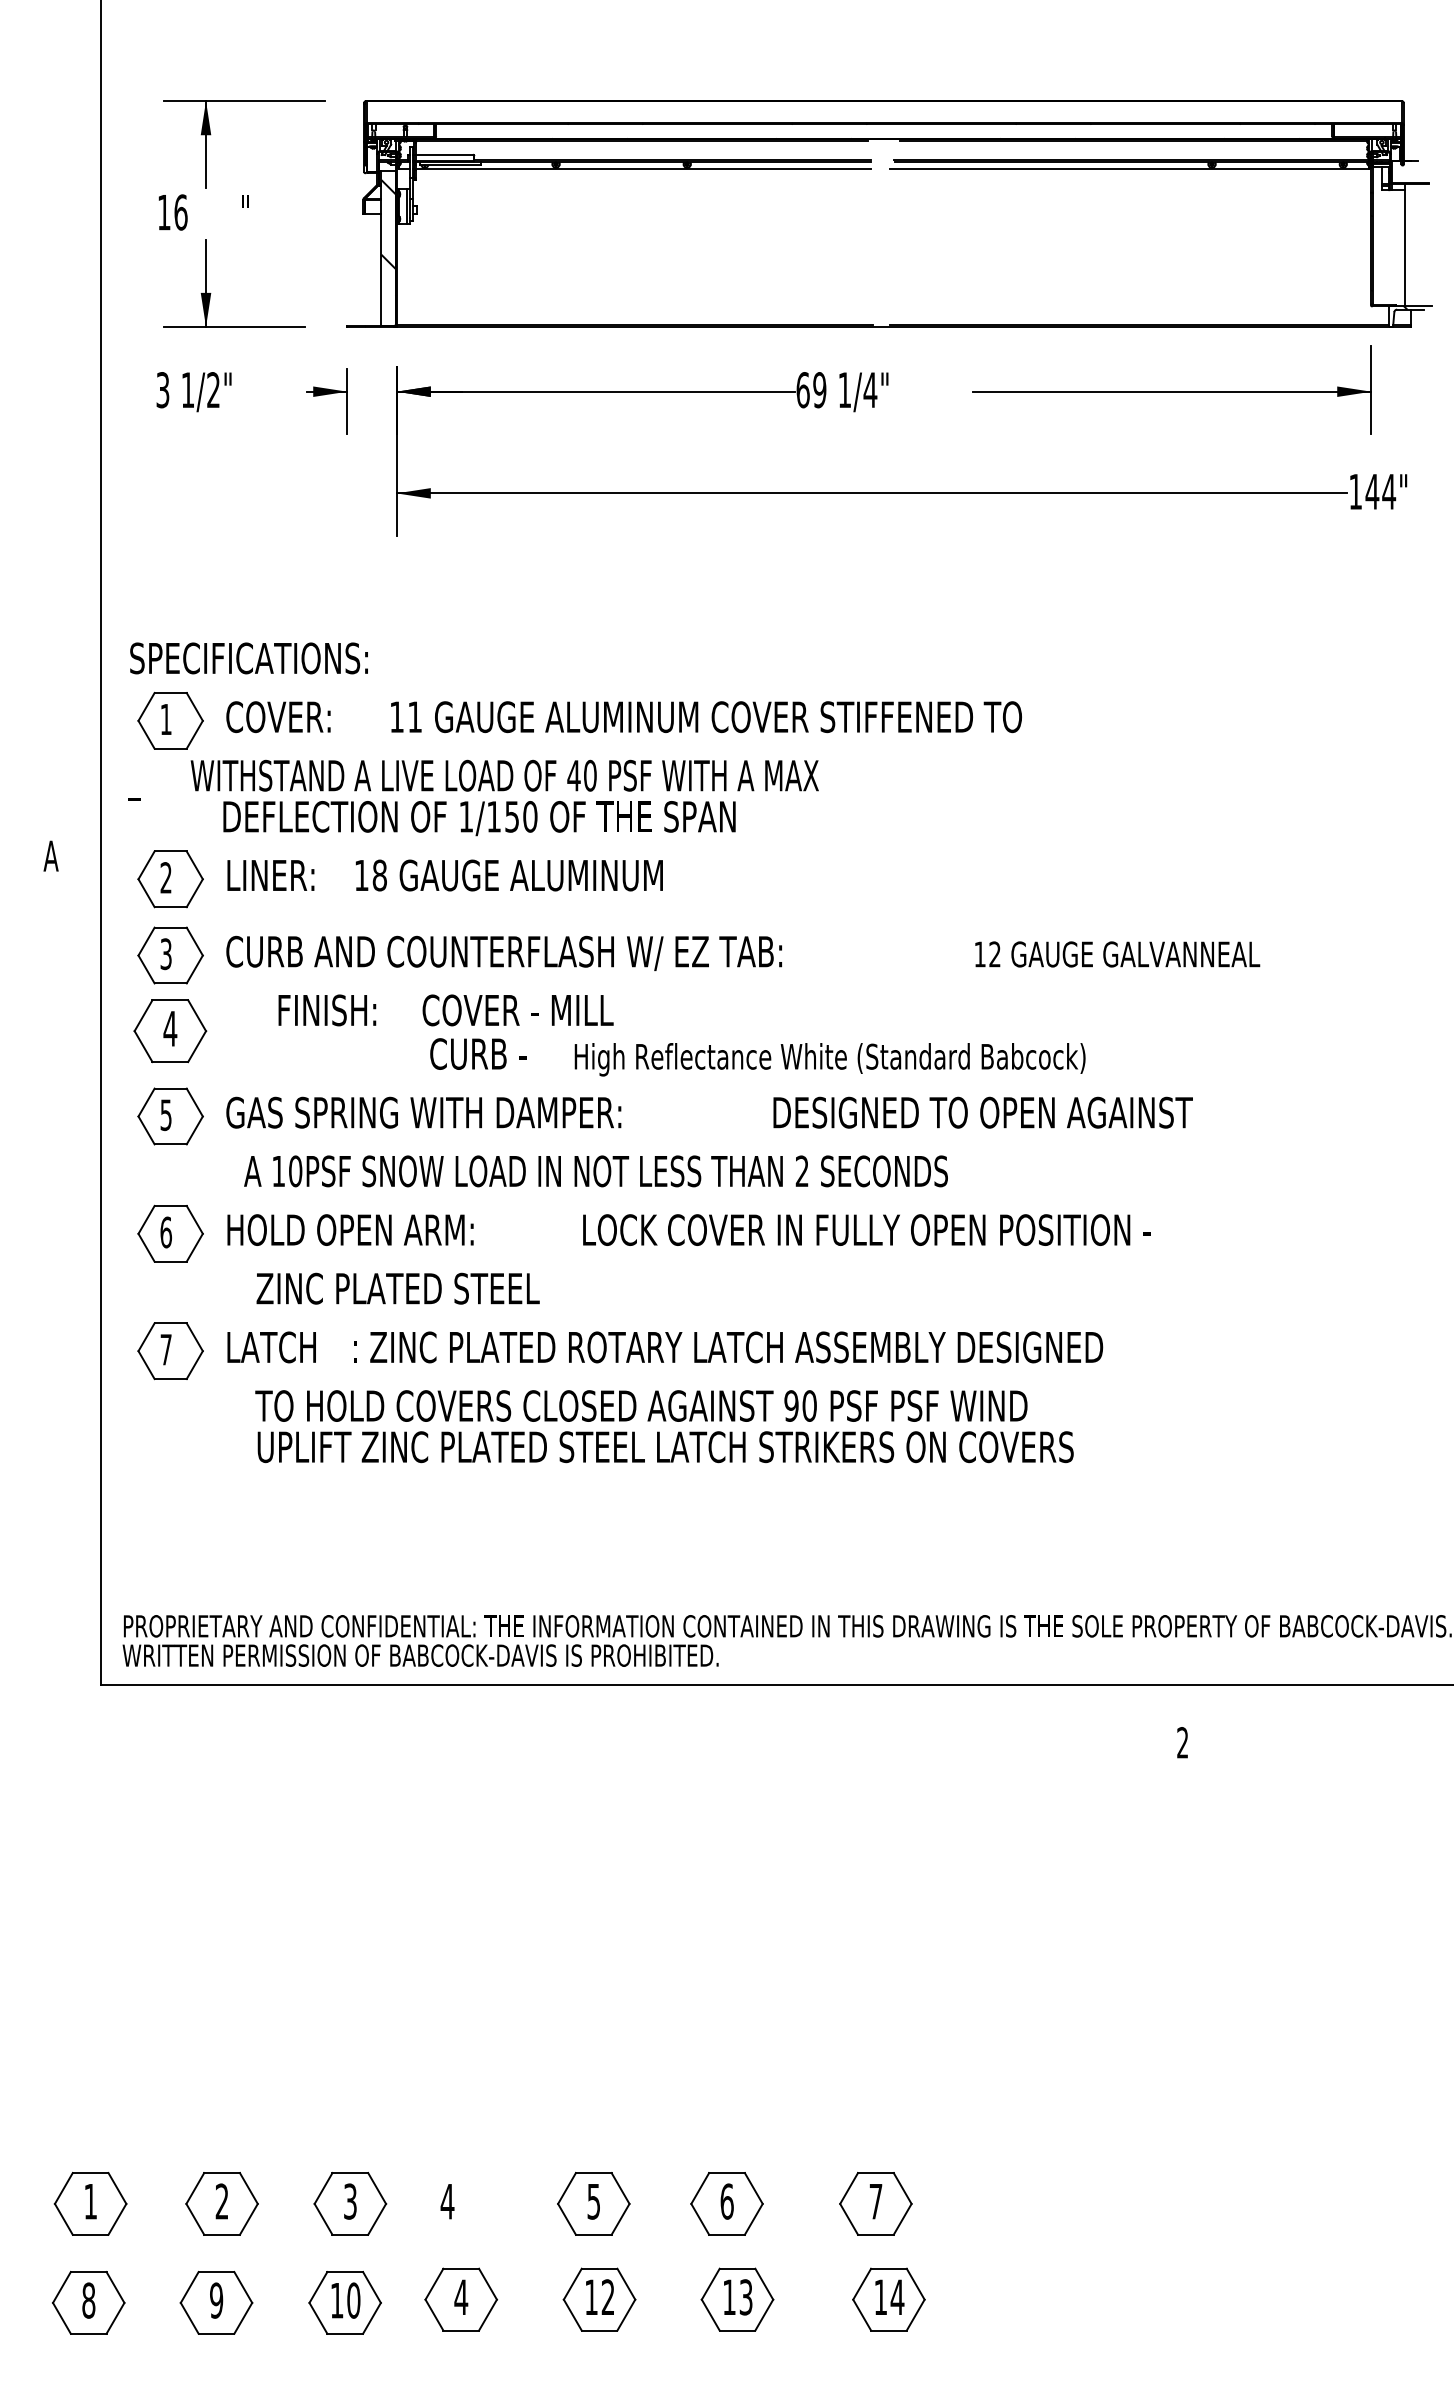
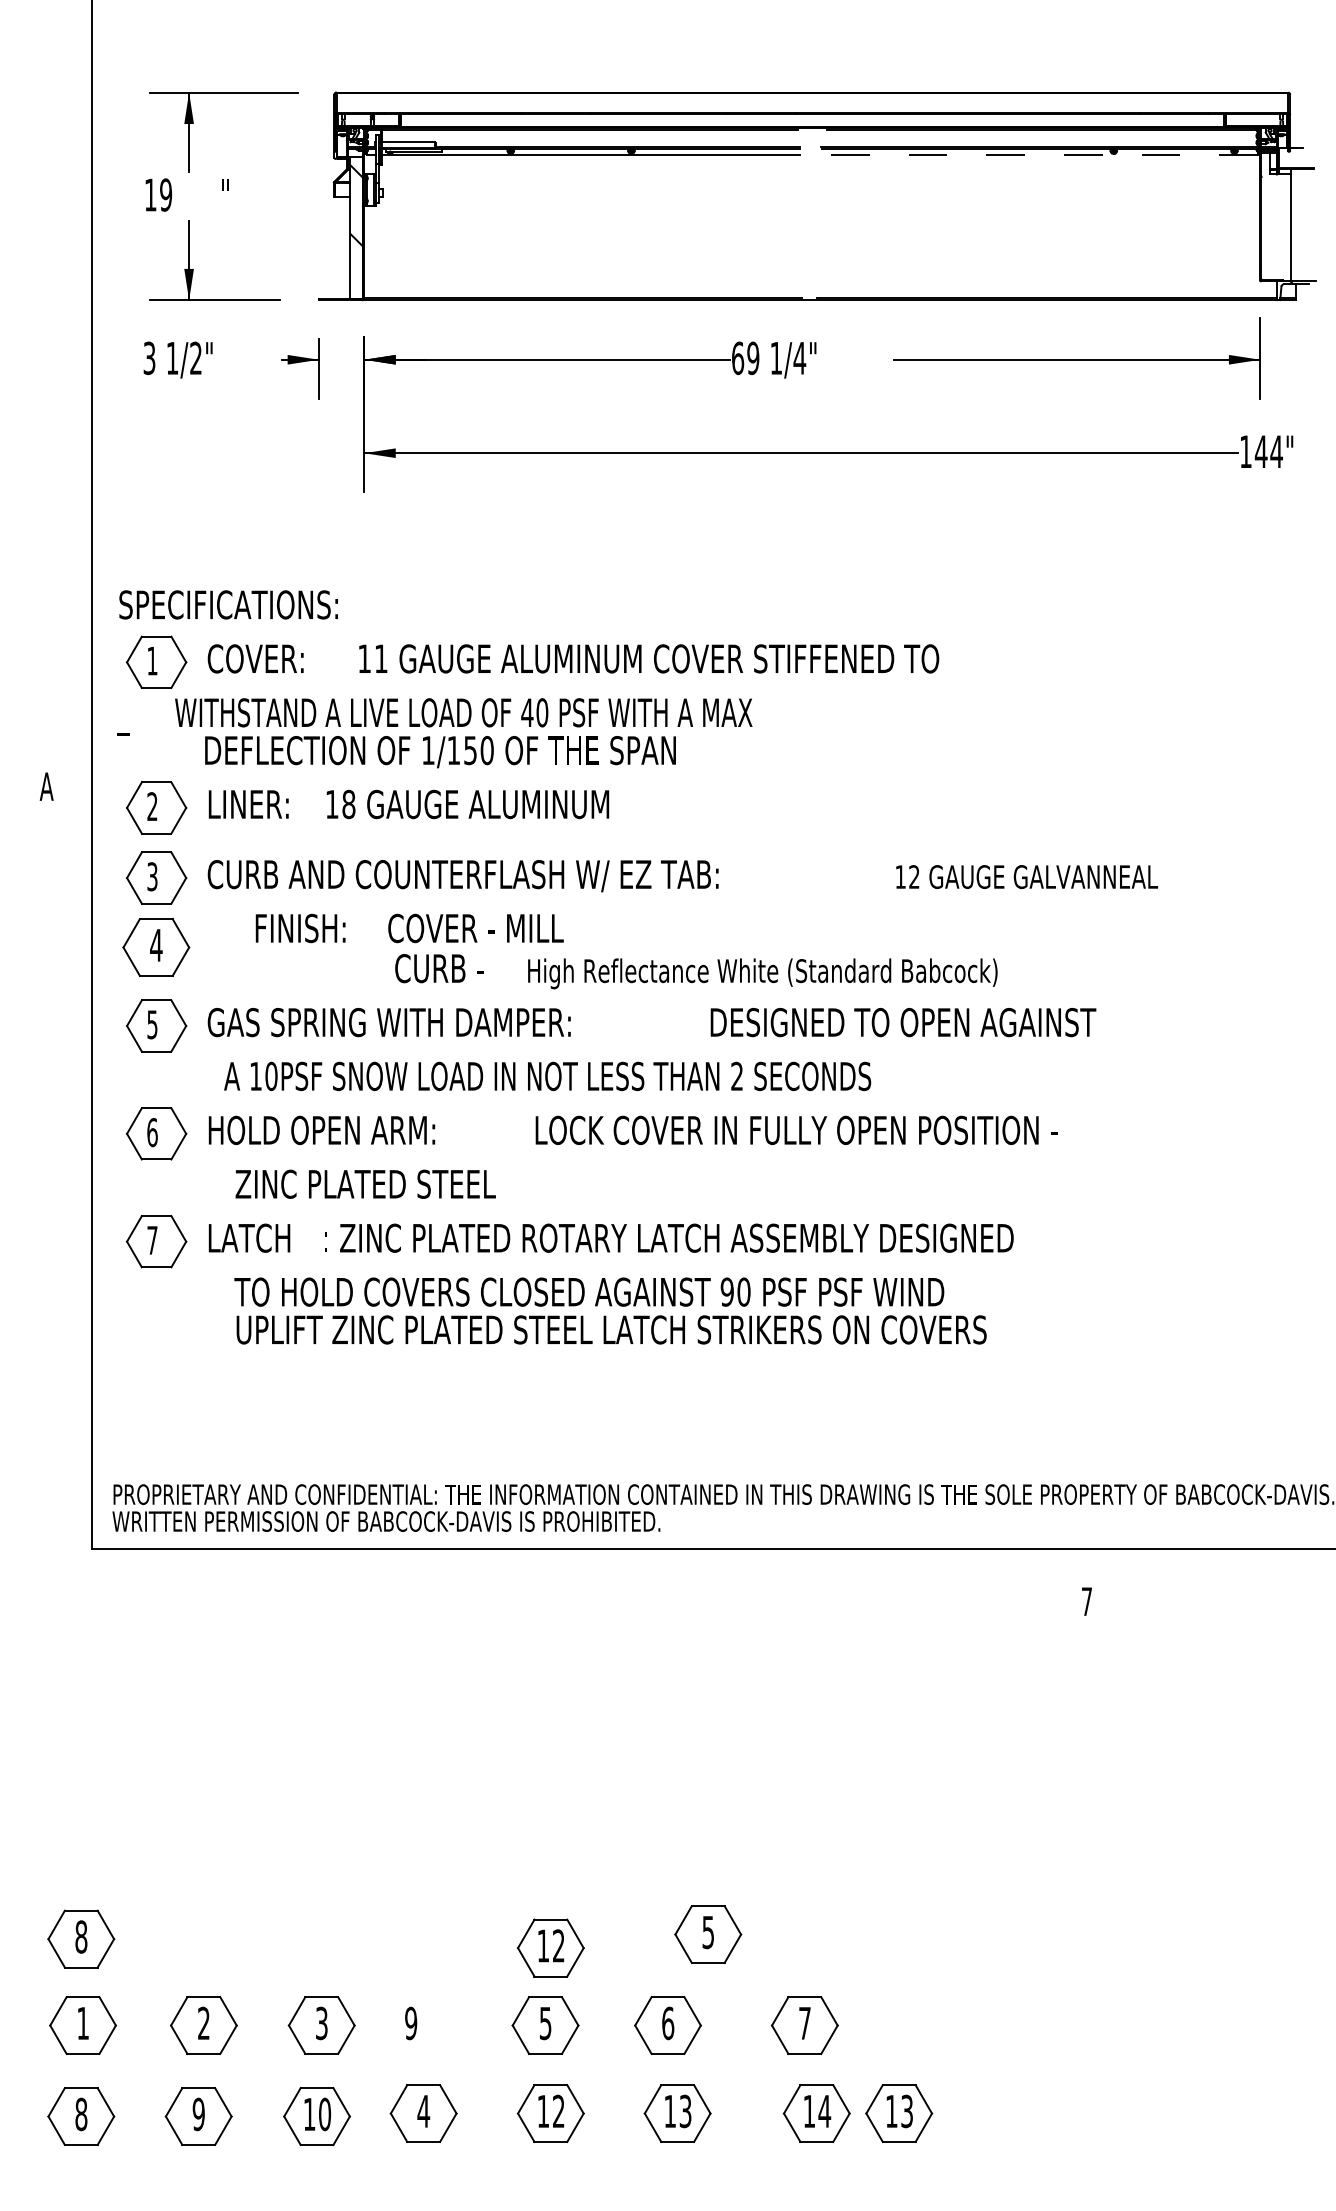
line: (1128, 169) -> (1037, 155), solid -> dashed
text: (180, 212) -> (165, 195), 16 -> 19
text: (1182, 1742) -> (1086, 1601), 2 -> 7
part: (770, 2104) -> (707, 1934), added
part: (88, 2109) -> (81, 1938), added
part: (599, 2119) -> (550, 1947), added
text: (447, 2201) -> (411, 2023), 4 -> 9
part: (978, 2299) -> (899, 2113), added

